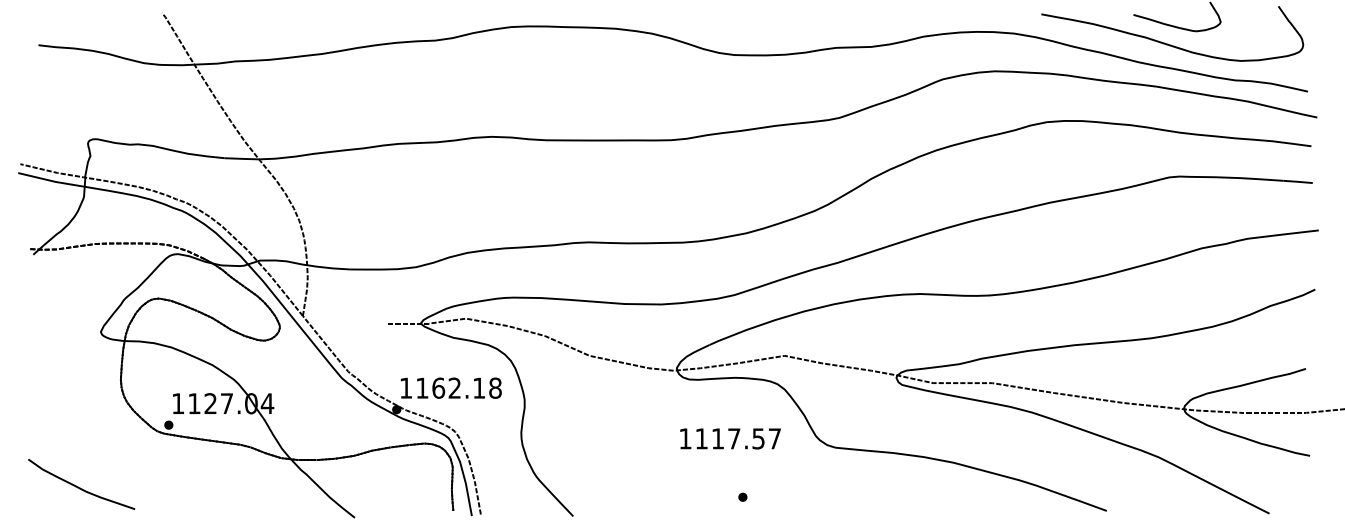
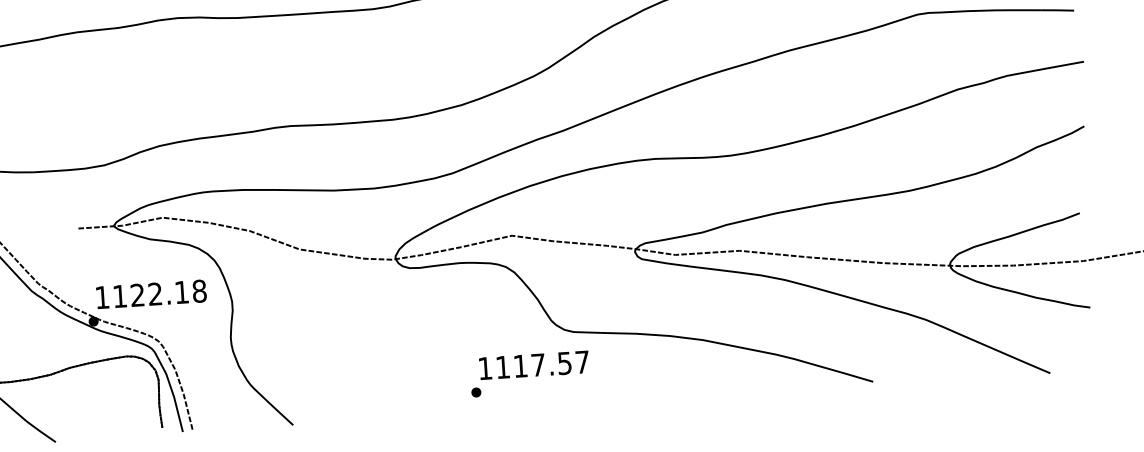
text: (438, 387) -> (137, 294), 1162.18 -> 1122.18
text: (730, 438) -> (534, 364), moved

